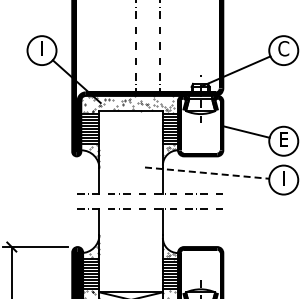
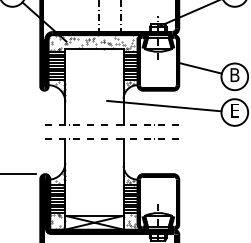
text: (283, 138) -> (234, 74), E -> B
line: (207, 173) -> (164, 106), dashed -> solid
text: (283, 178) -> (234, 111), I -> E

